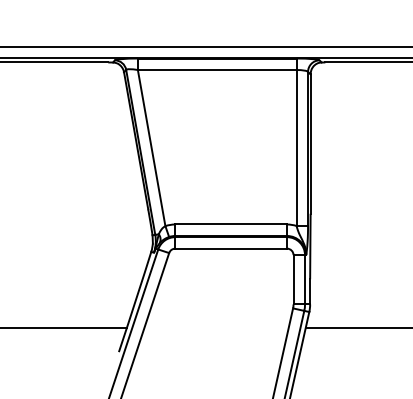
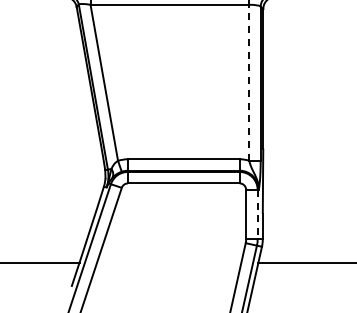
line: (296, 148) -> (249, 83), solid -> dashed
line: (305, 279) -> (258, 214), solid -> dashed

